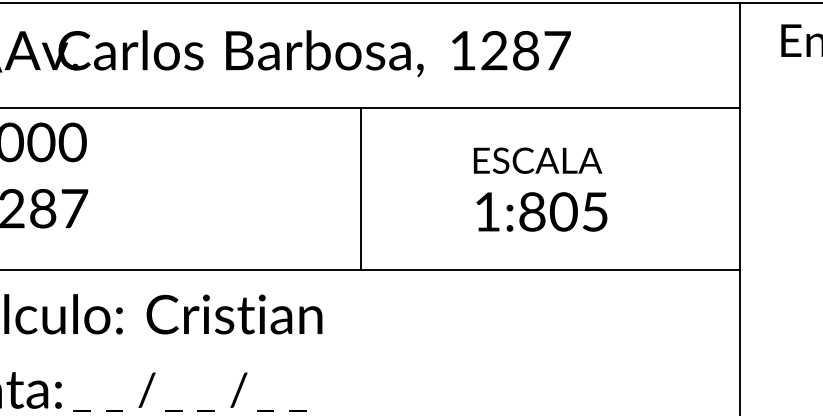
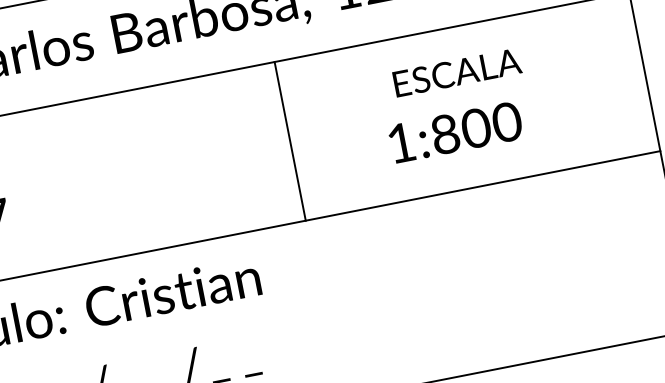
text: (537, 160) -> (456, 72), moved
line: (360, 188) -> (289, 140), moved
text: (595, 211) -> (507, 121), 1:805 -> 1:800

